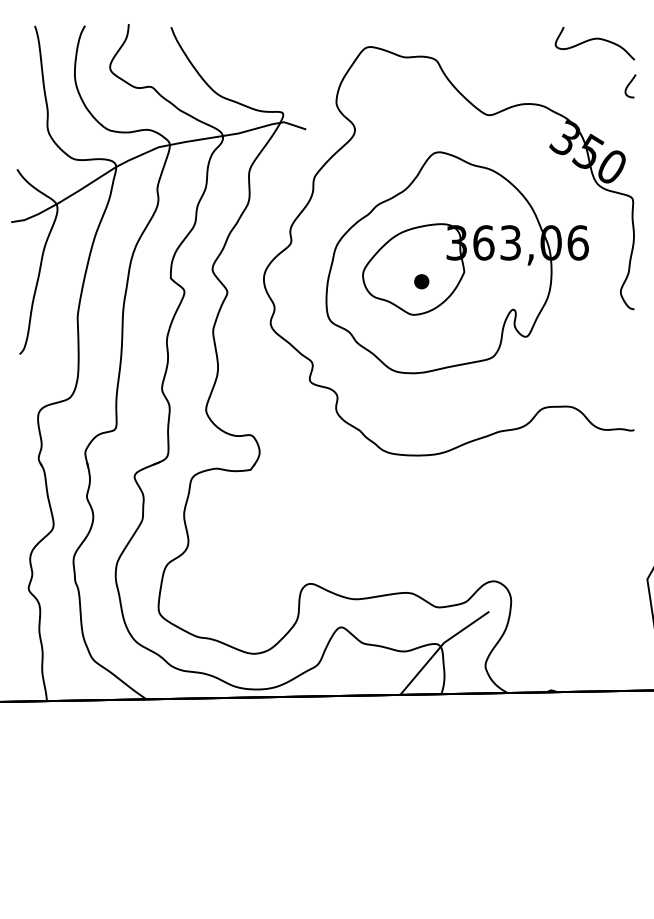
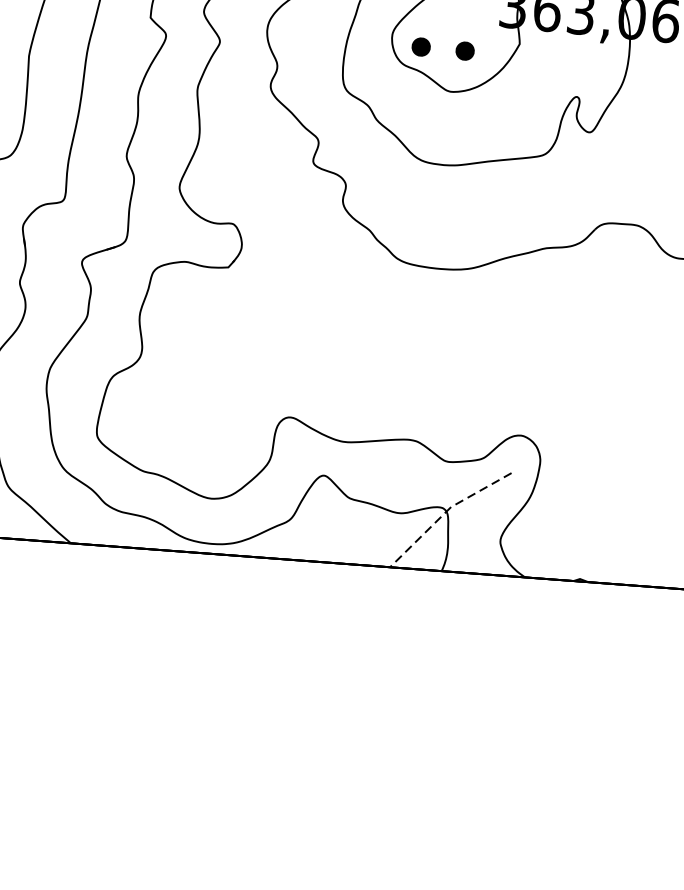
part: (386, 281) -> (420, 46), added
line: (440, 647) -> (446, 512), solid -> dashed

